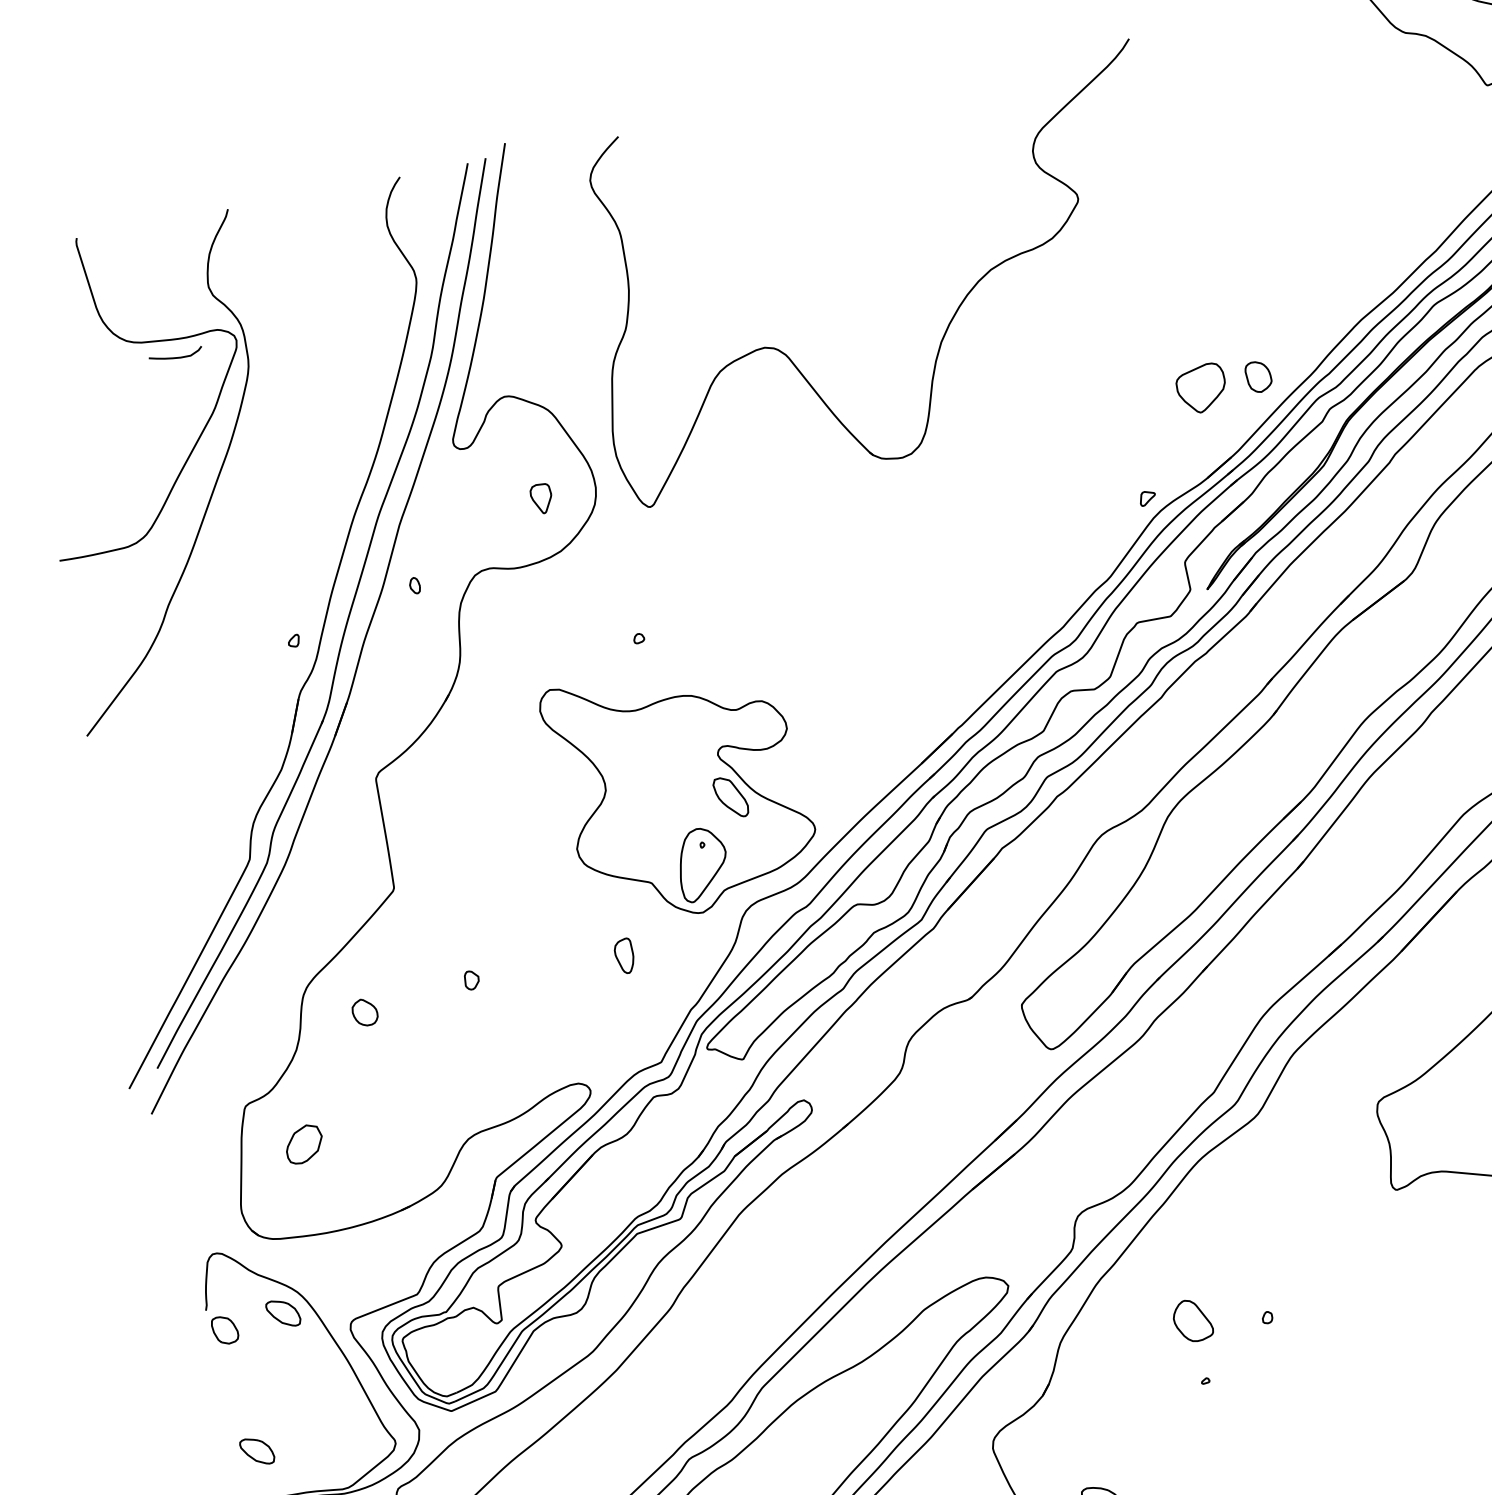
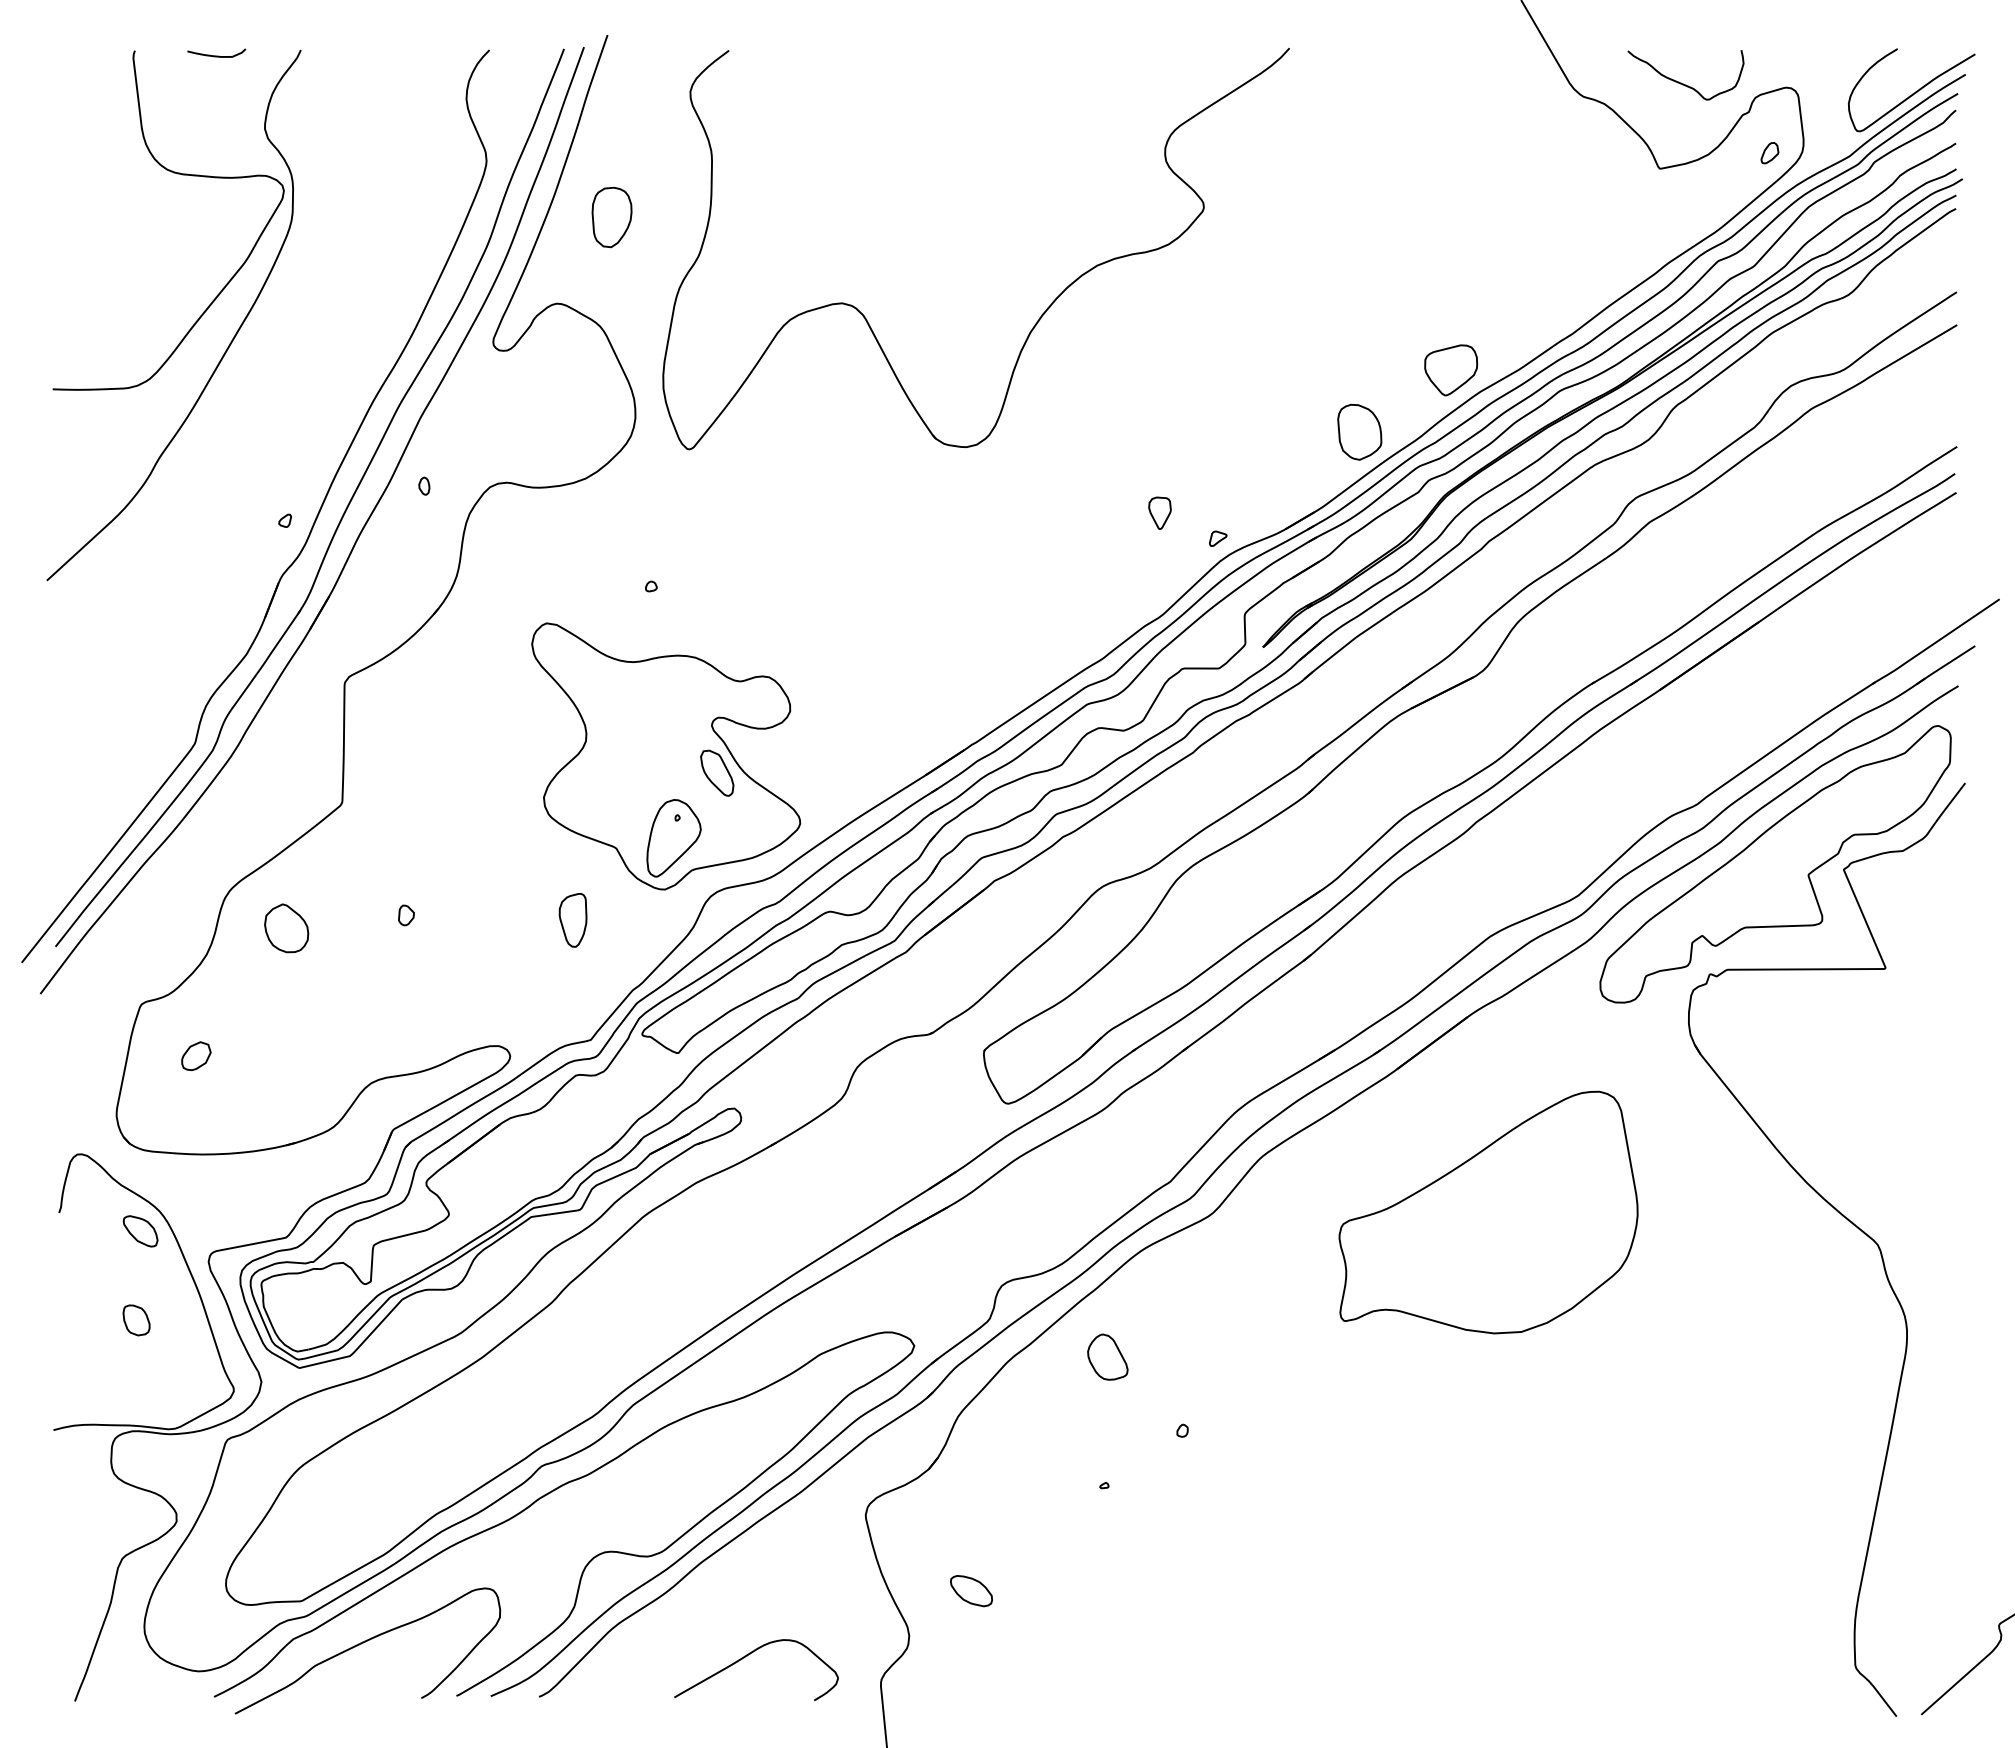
part: (539, 308) -> (611, 217), added
curve: (176, 357) -> (216, 55), moved
part: (1258, 376) -> (1359, 431), size x1.67
part: (1202, 388) -> (1451, 370), moved
part: (541, 498) -> (1159, 512), moved
part: (624, 956) -> (572, 920), size x1.43
part: (364, 1012) -> (286, 928), size x1.67
part: (304, 1144) -> (196, 1056), size x0.71
part: (1192, 1320) -> (1107, 1356), moved
part: (225, 1330) -> (136, 1320), moved
part: (257, 1451) -> (85, 1372), removed

